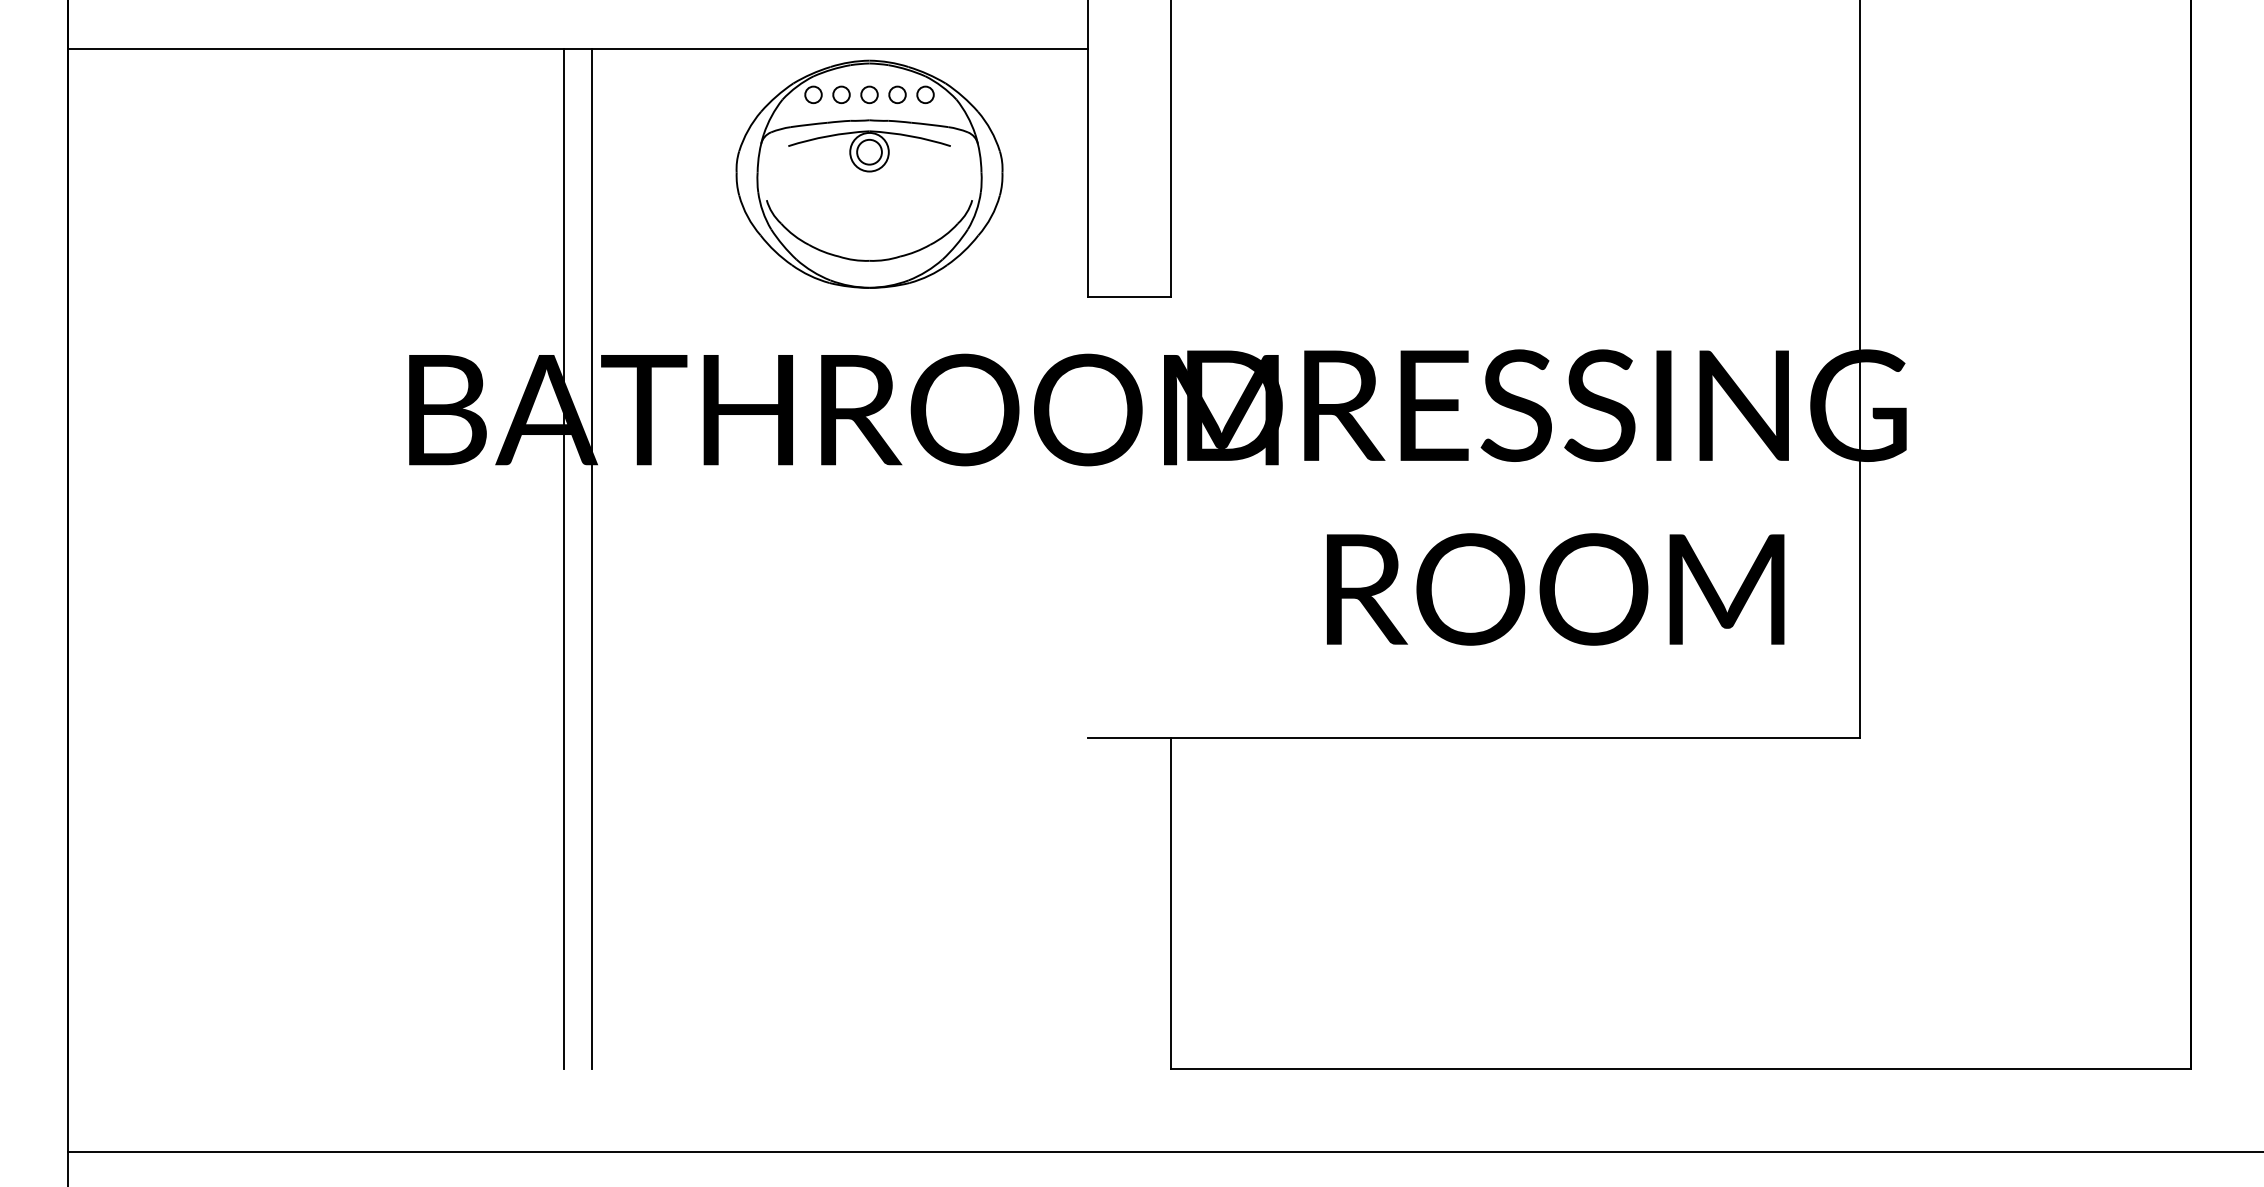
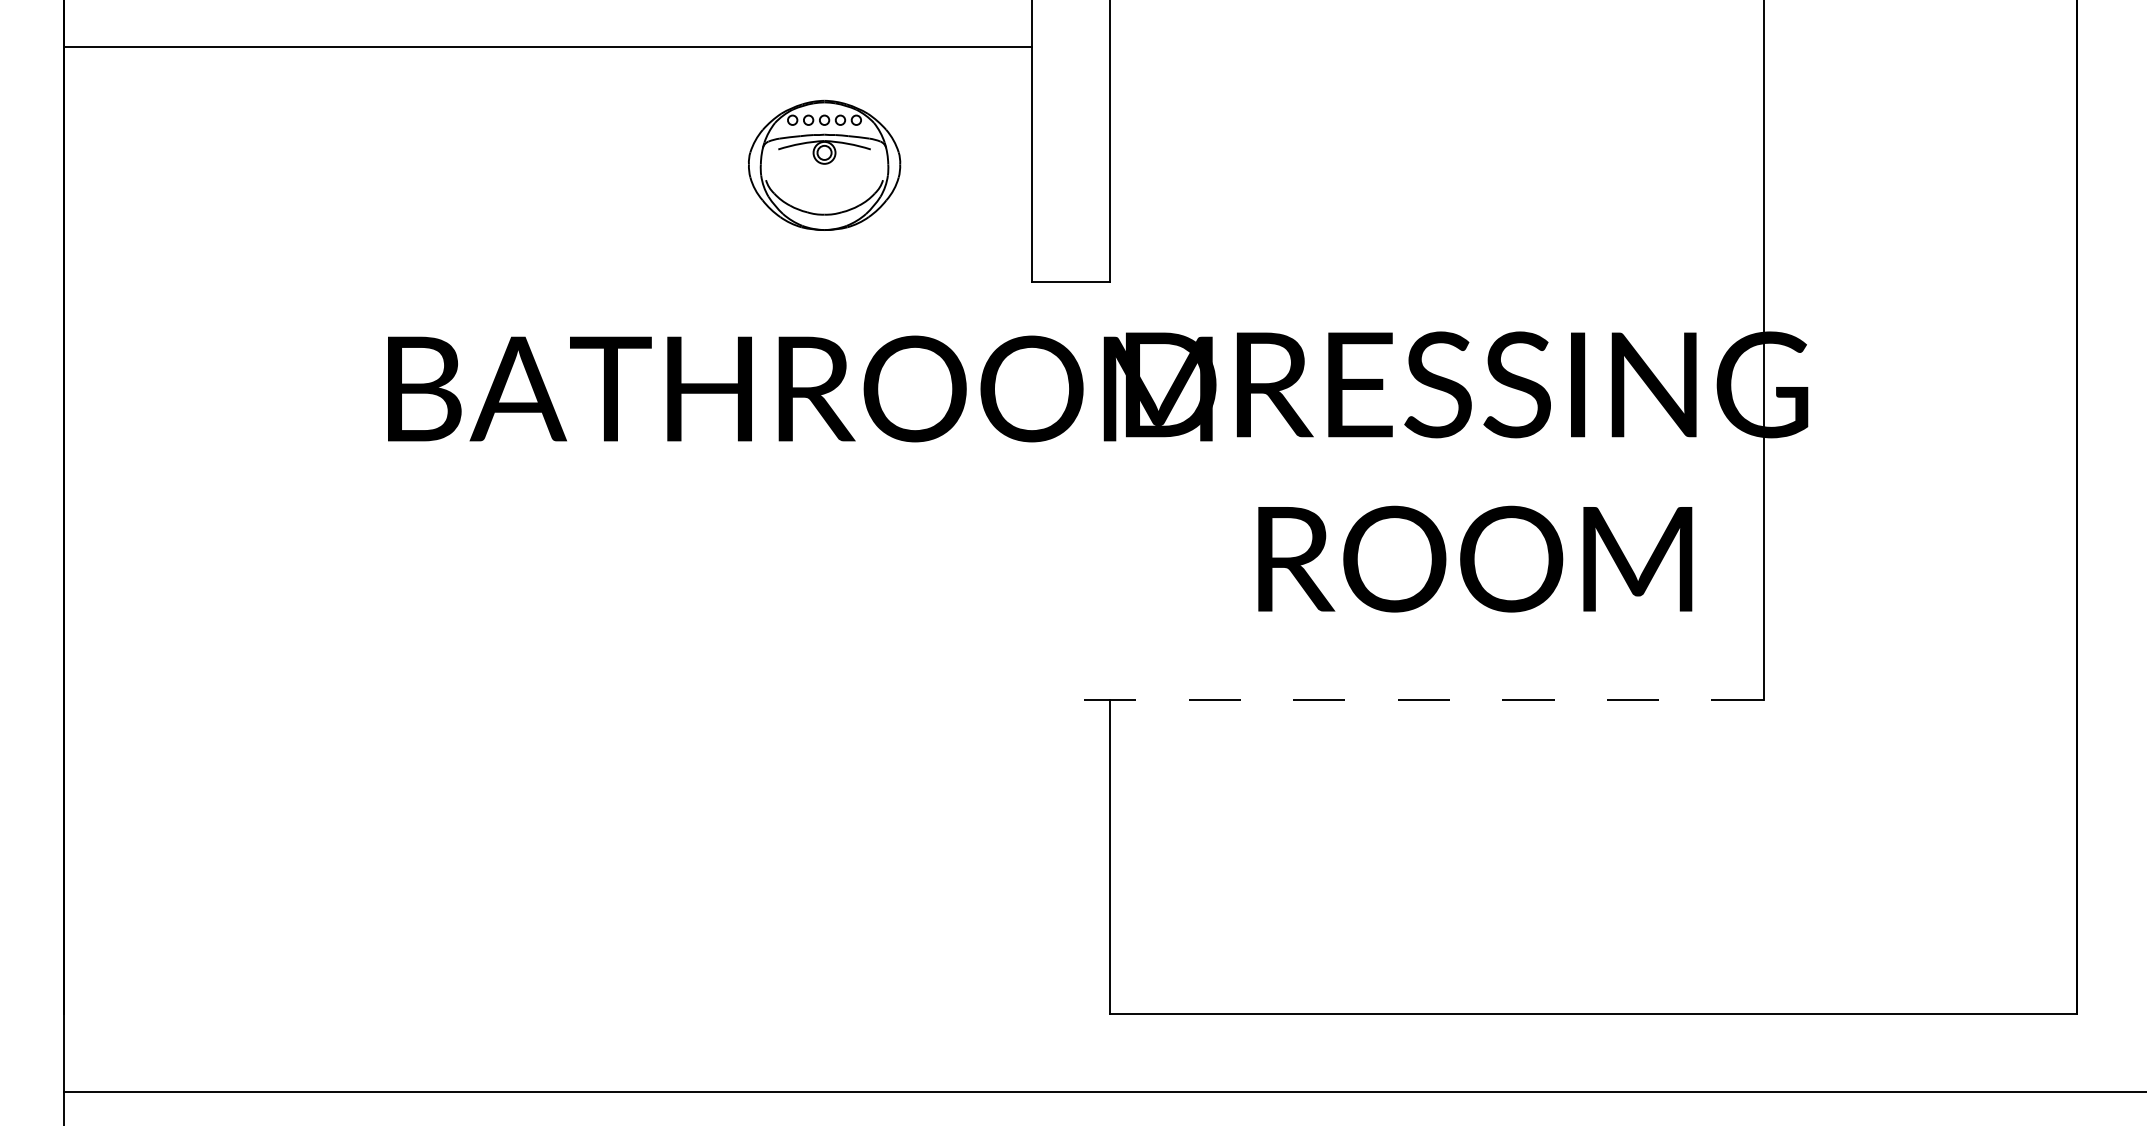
part: (869, 174) -> (824, 165), size x0.6
line: (563, 558) -> (534, 529), removed
line: (592, 558) -> (561, 529), removed
line: (1473, 738) -> (1397, 700), solid -> dashed

